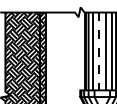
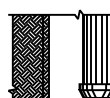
line: (99, 51) -> (96, 49), dashed -> solid

